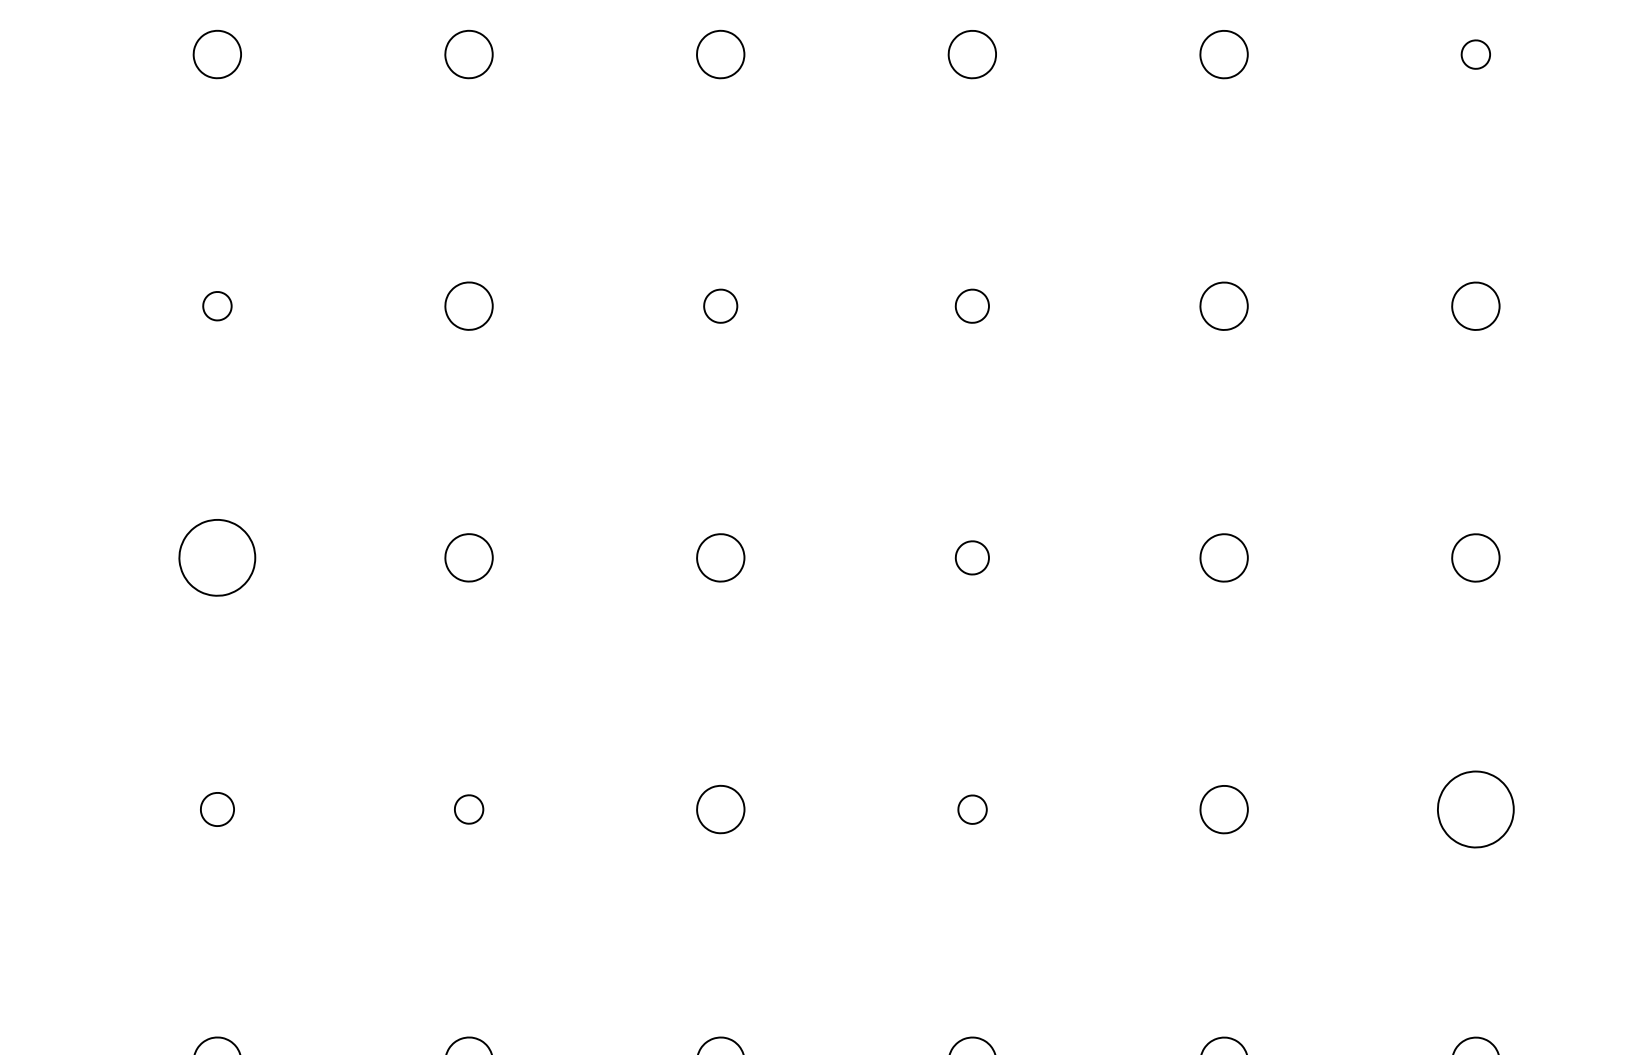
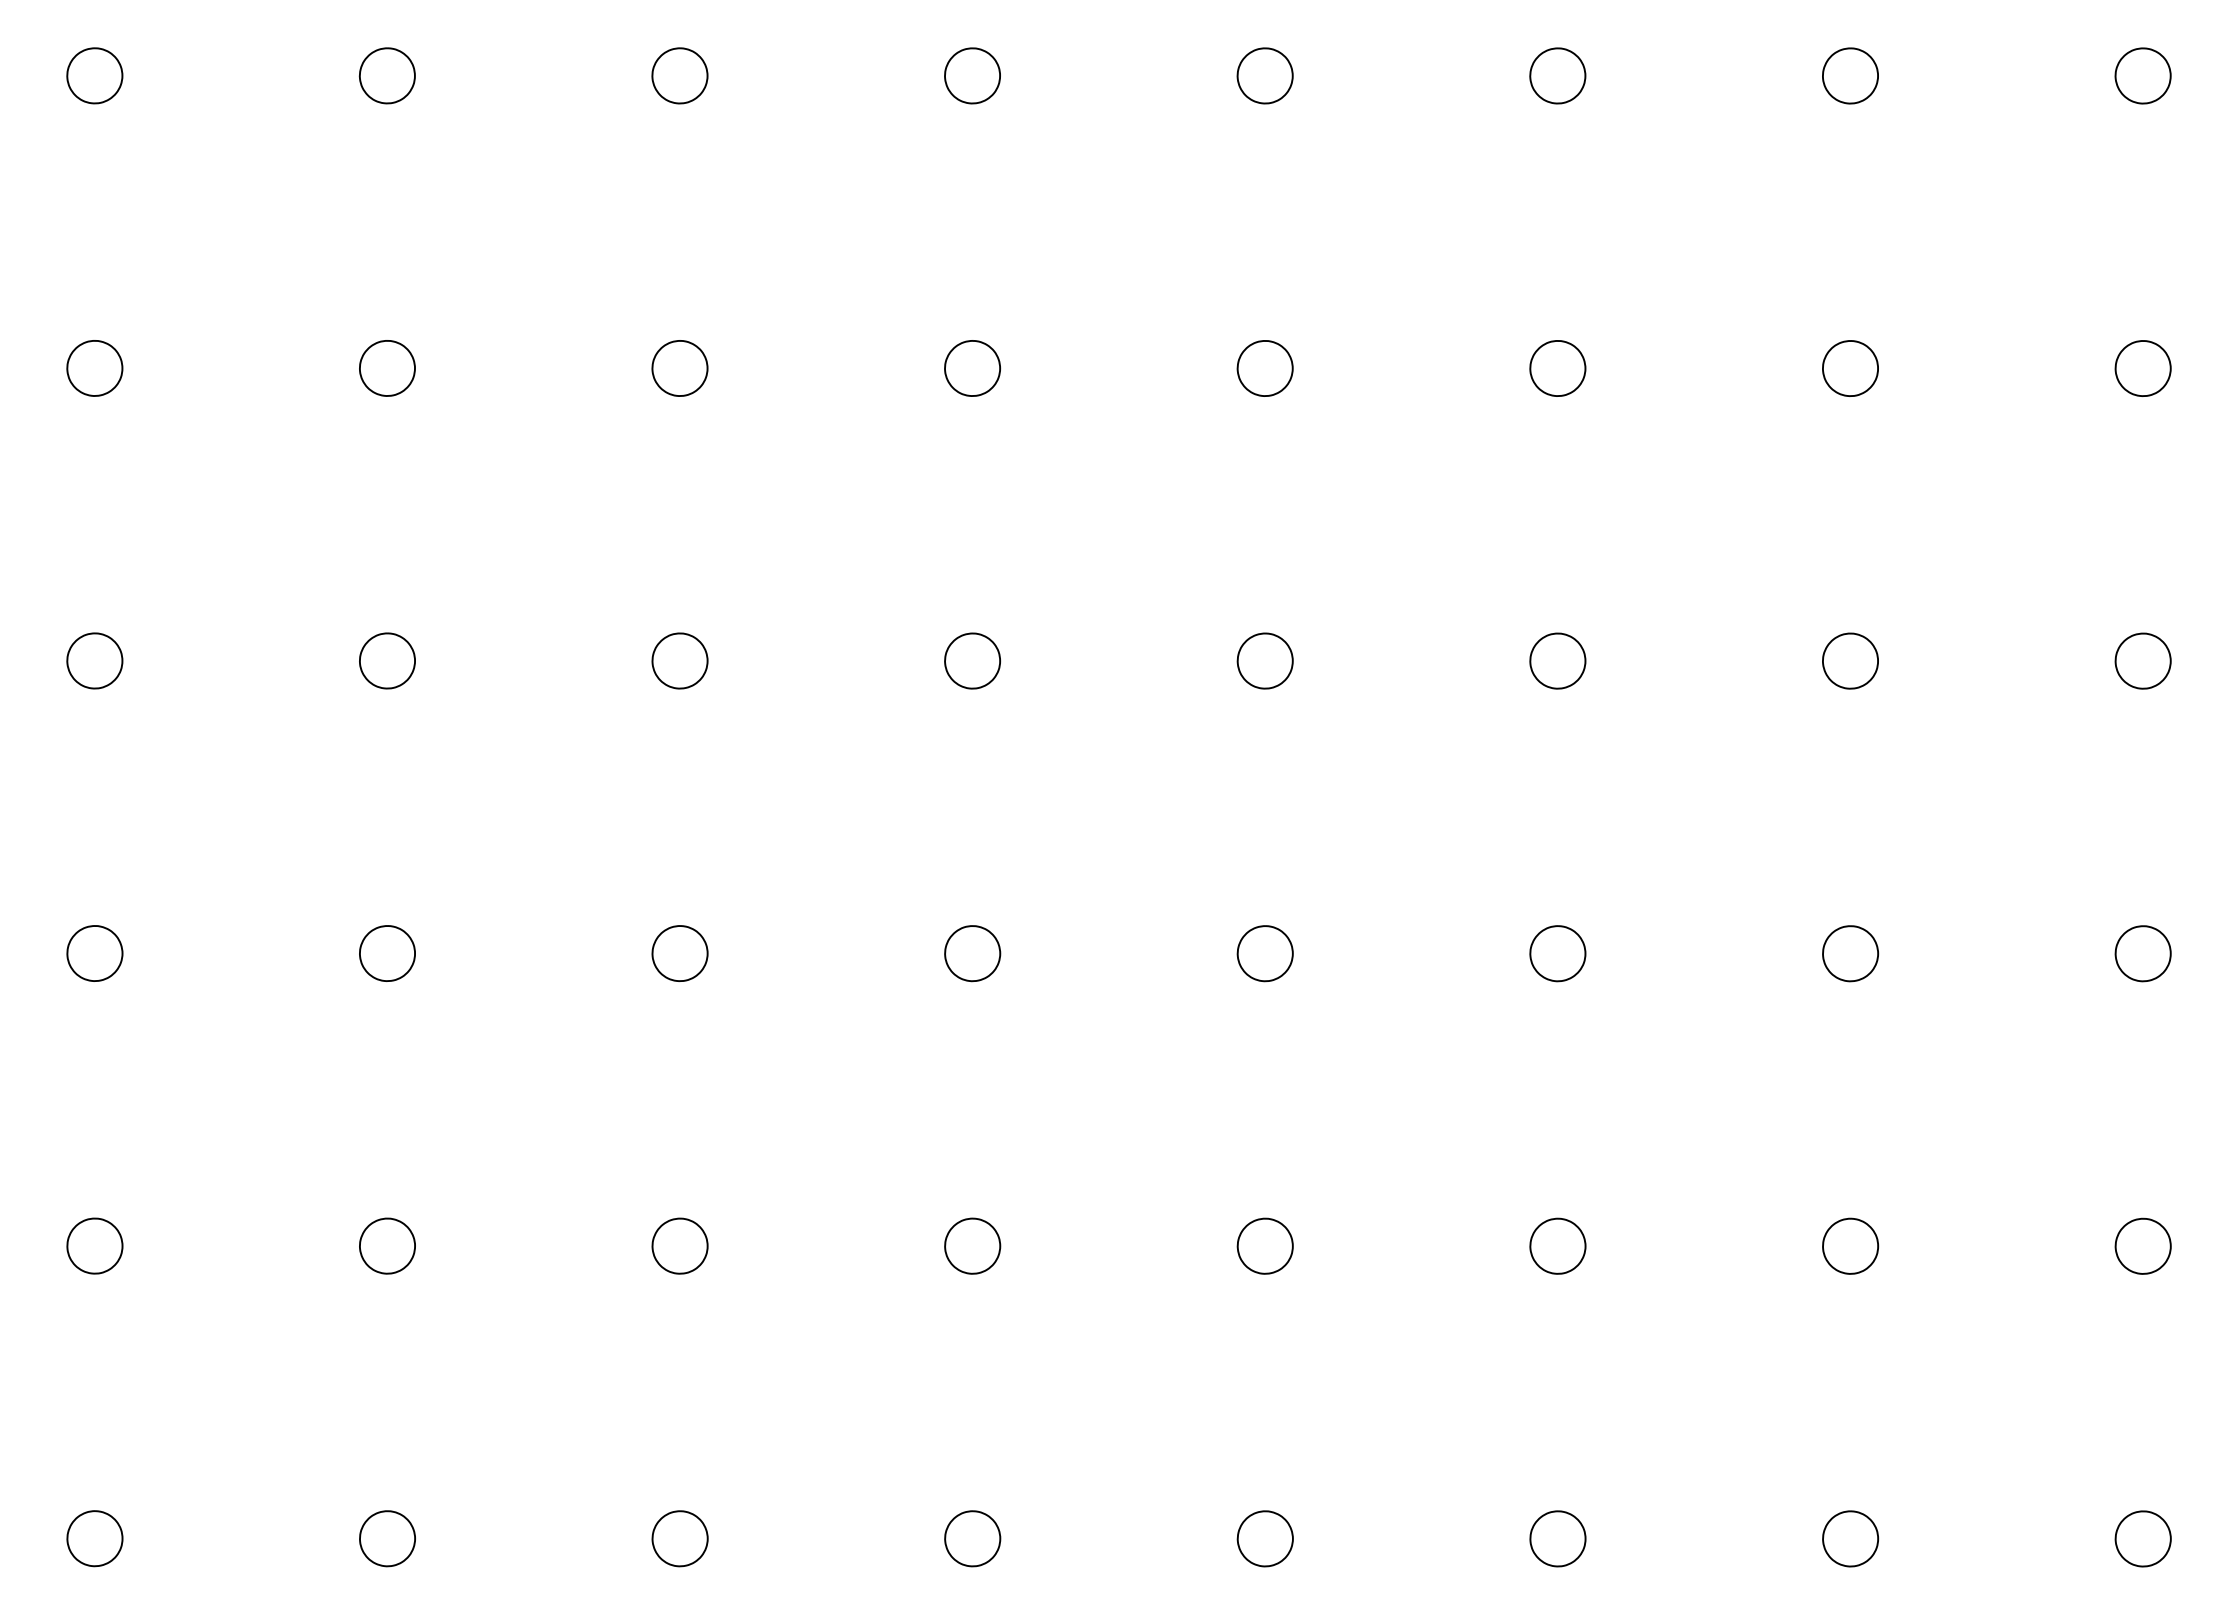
part: (1475, 54) -> (1557, 75), size x1.67
part: (217, 306) -> (94, 368), size x1.67
part: (720, 306) -> (679, 368), size x1.43
part: (972, 306) -> (972, 368), size x1.43
part: (217, 557) -> (94, 660), size x0.62
part: (972, 557) -> (972, 660), size x1.43
part: (217, 809) -> (94, 953), size x1.43
part: (469, 809) -> (387, 953), size x1.67
part: (972, 809) -> (972, 953), size x1.67
part: (1475, 809) -> (1557, 953), size x0.62

